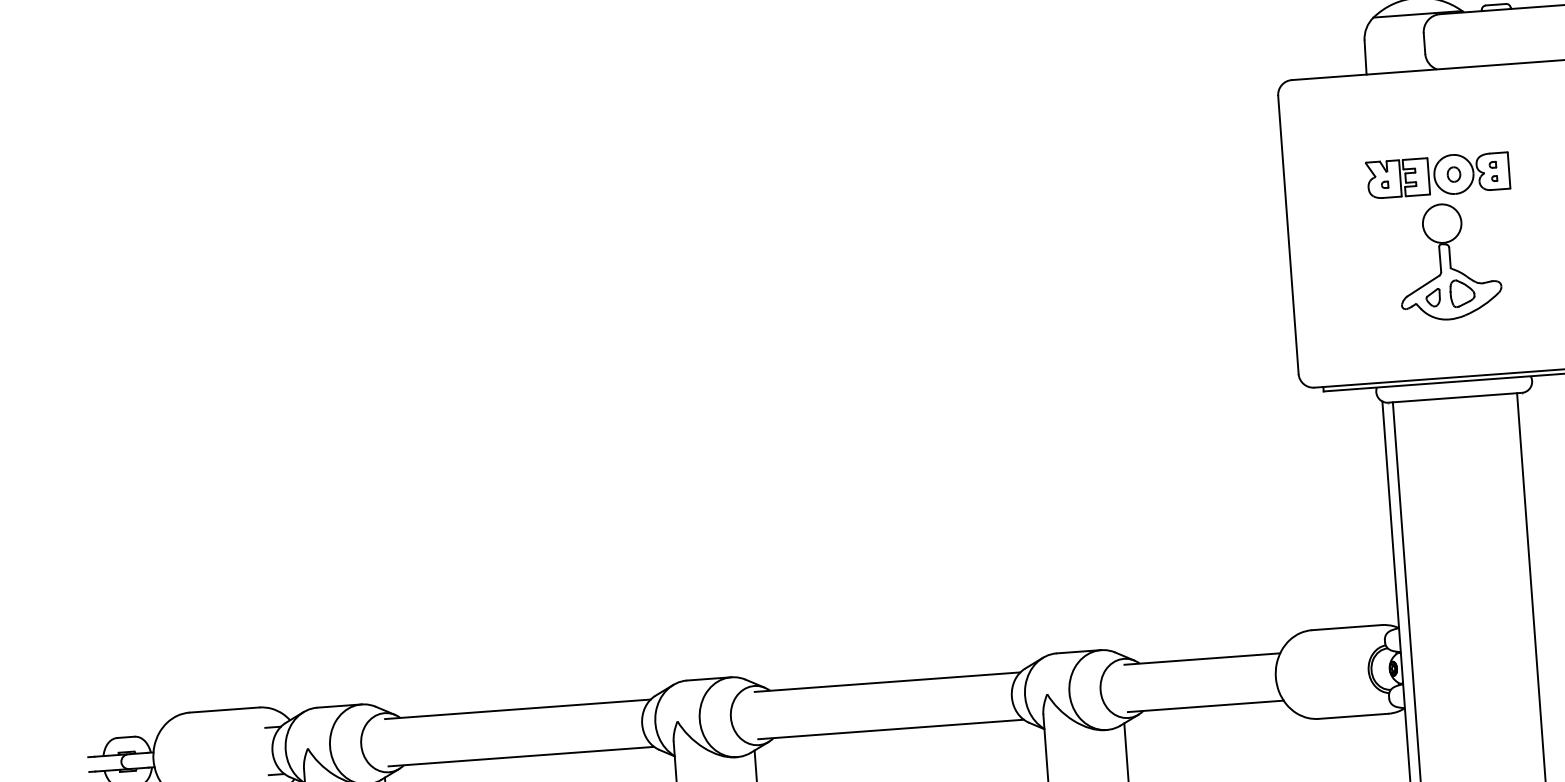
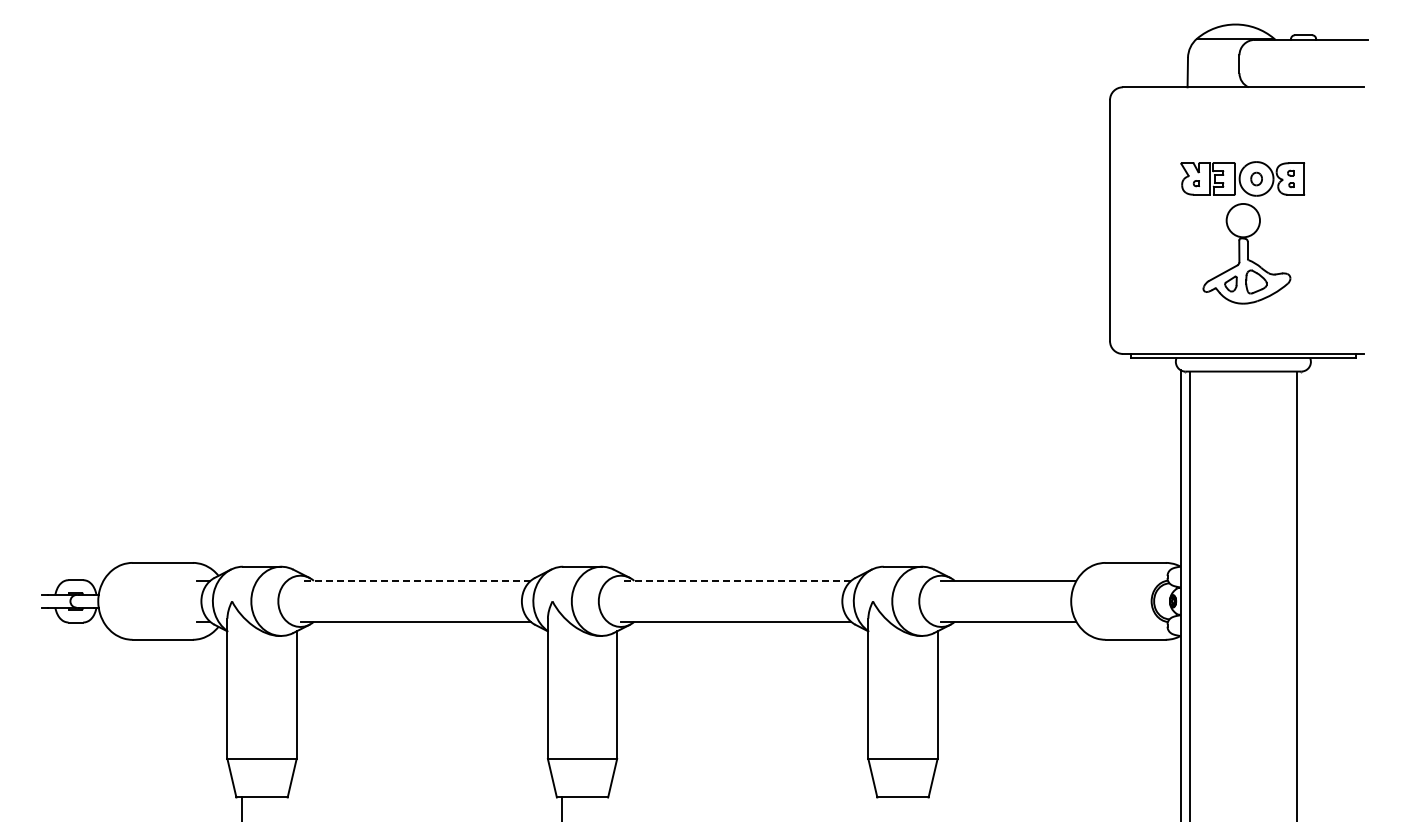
line: (886, 681) -> (735, 580), solid -> dashed
line: (517, 708) -> (415, 580), solid -> dashed

